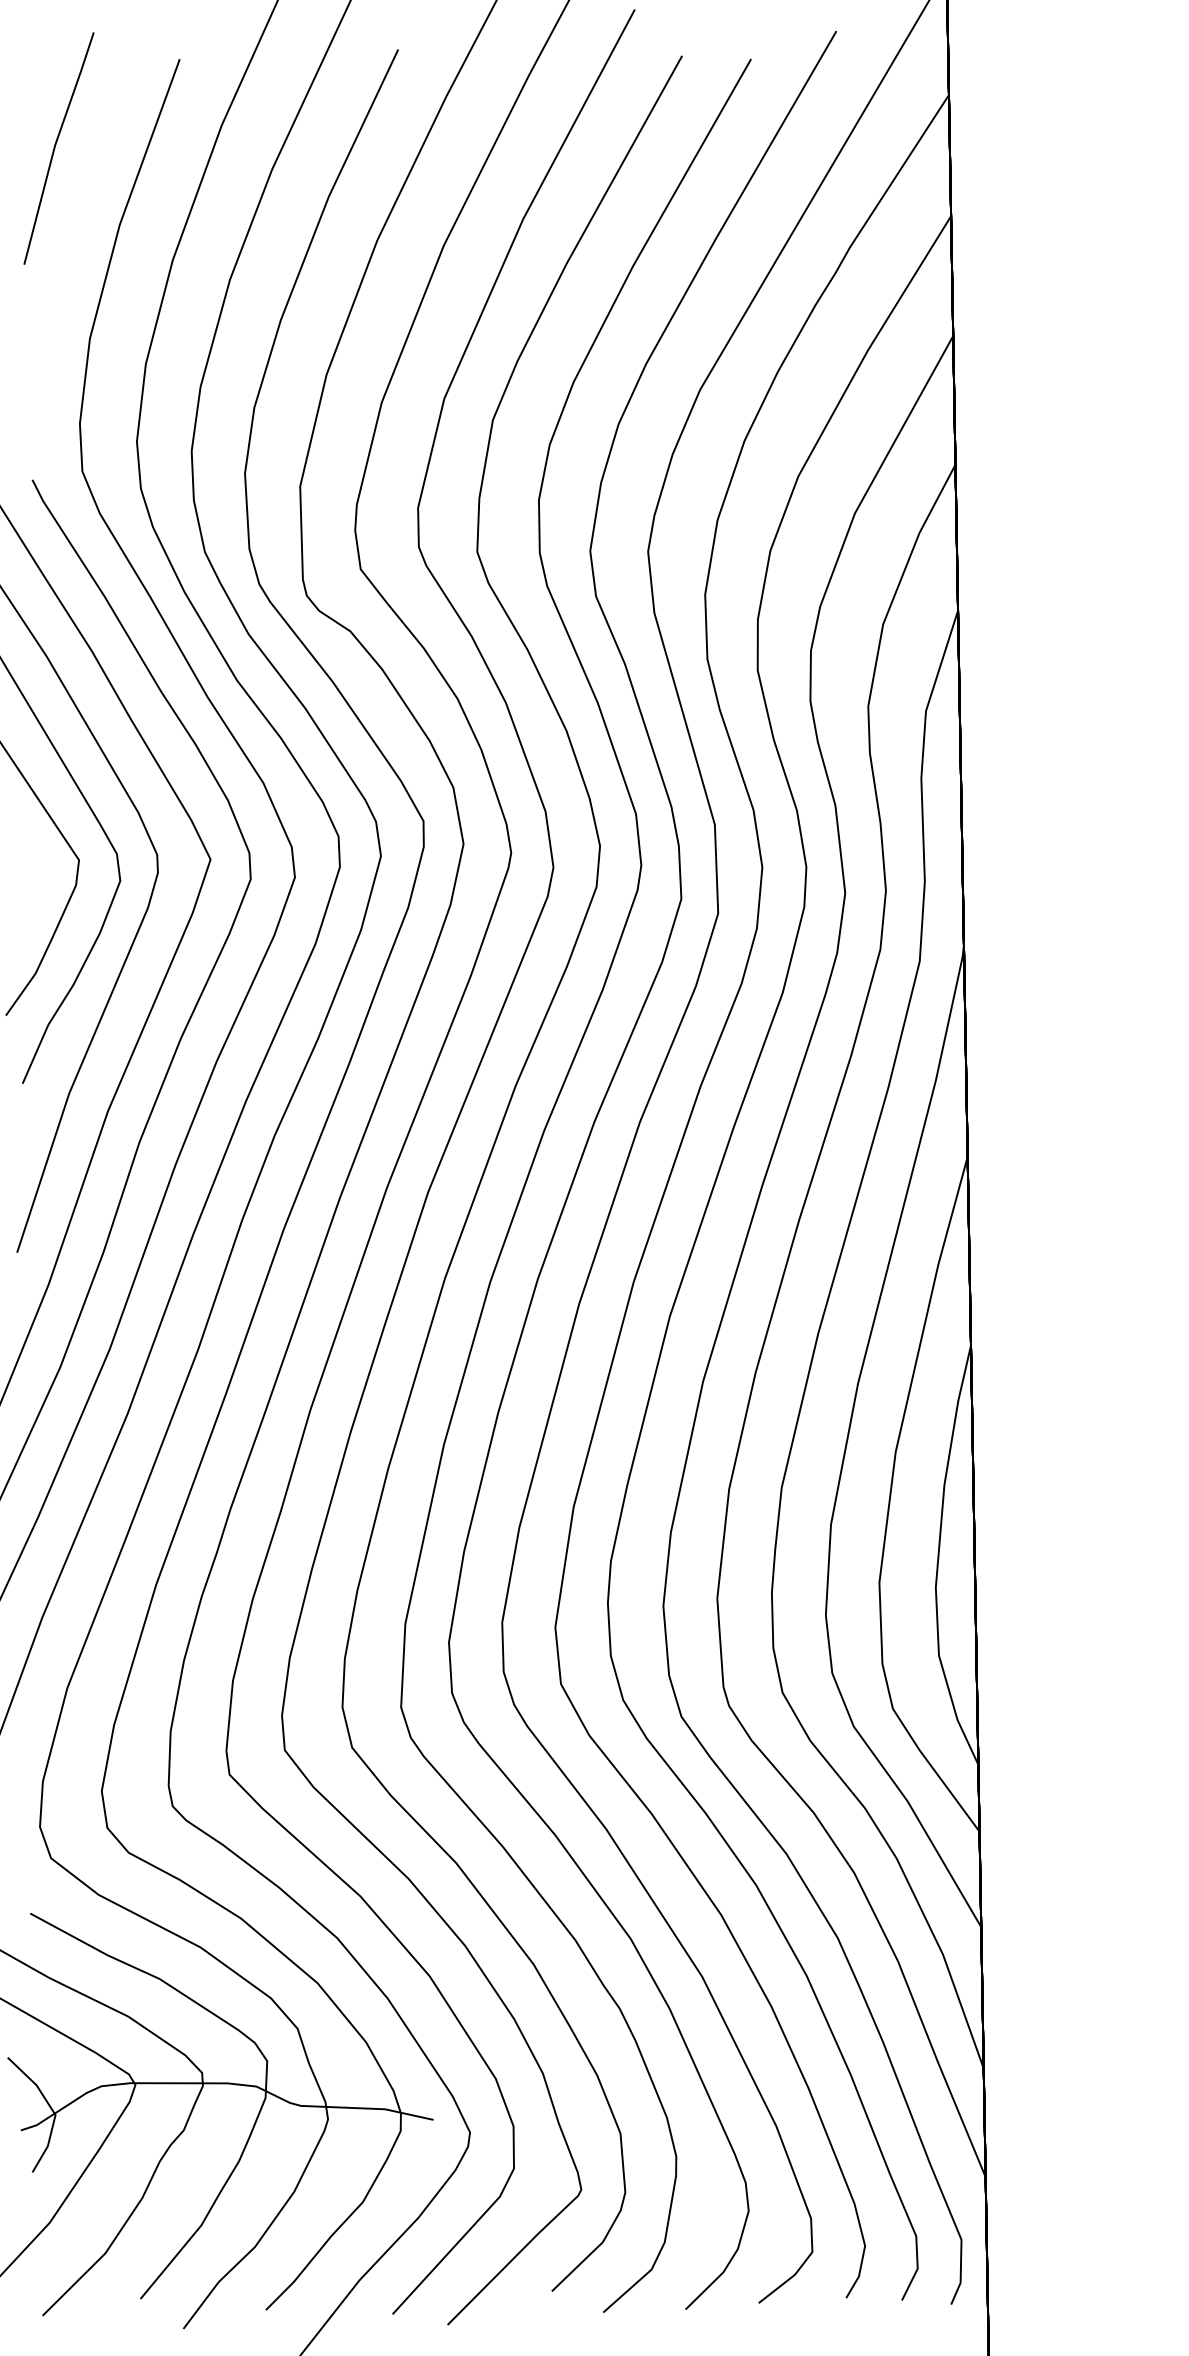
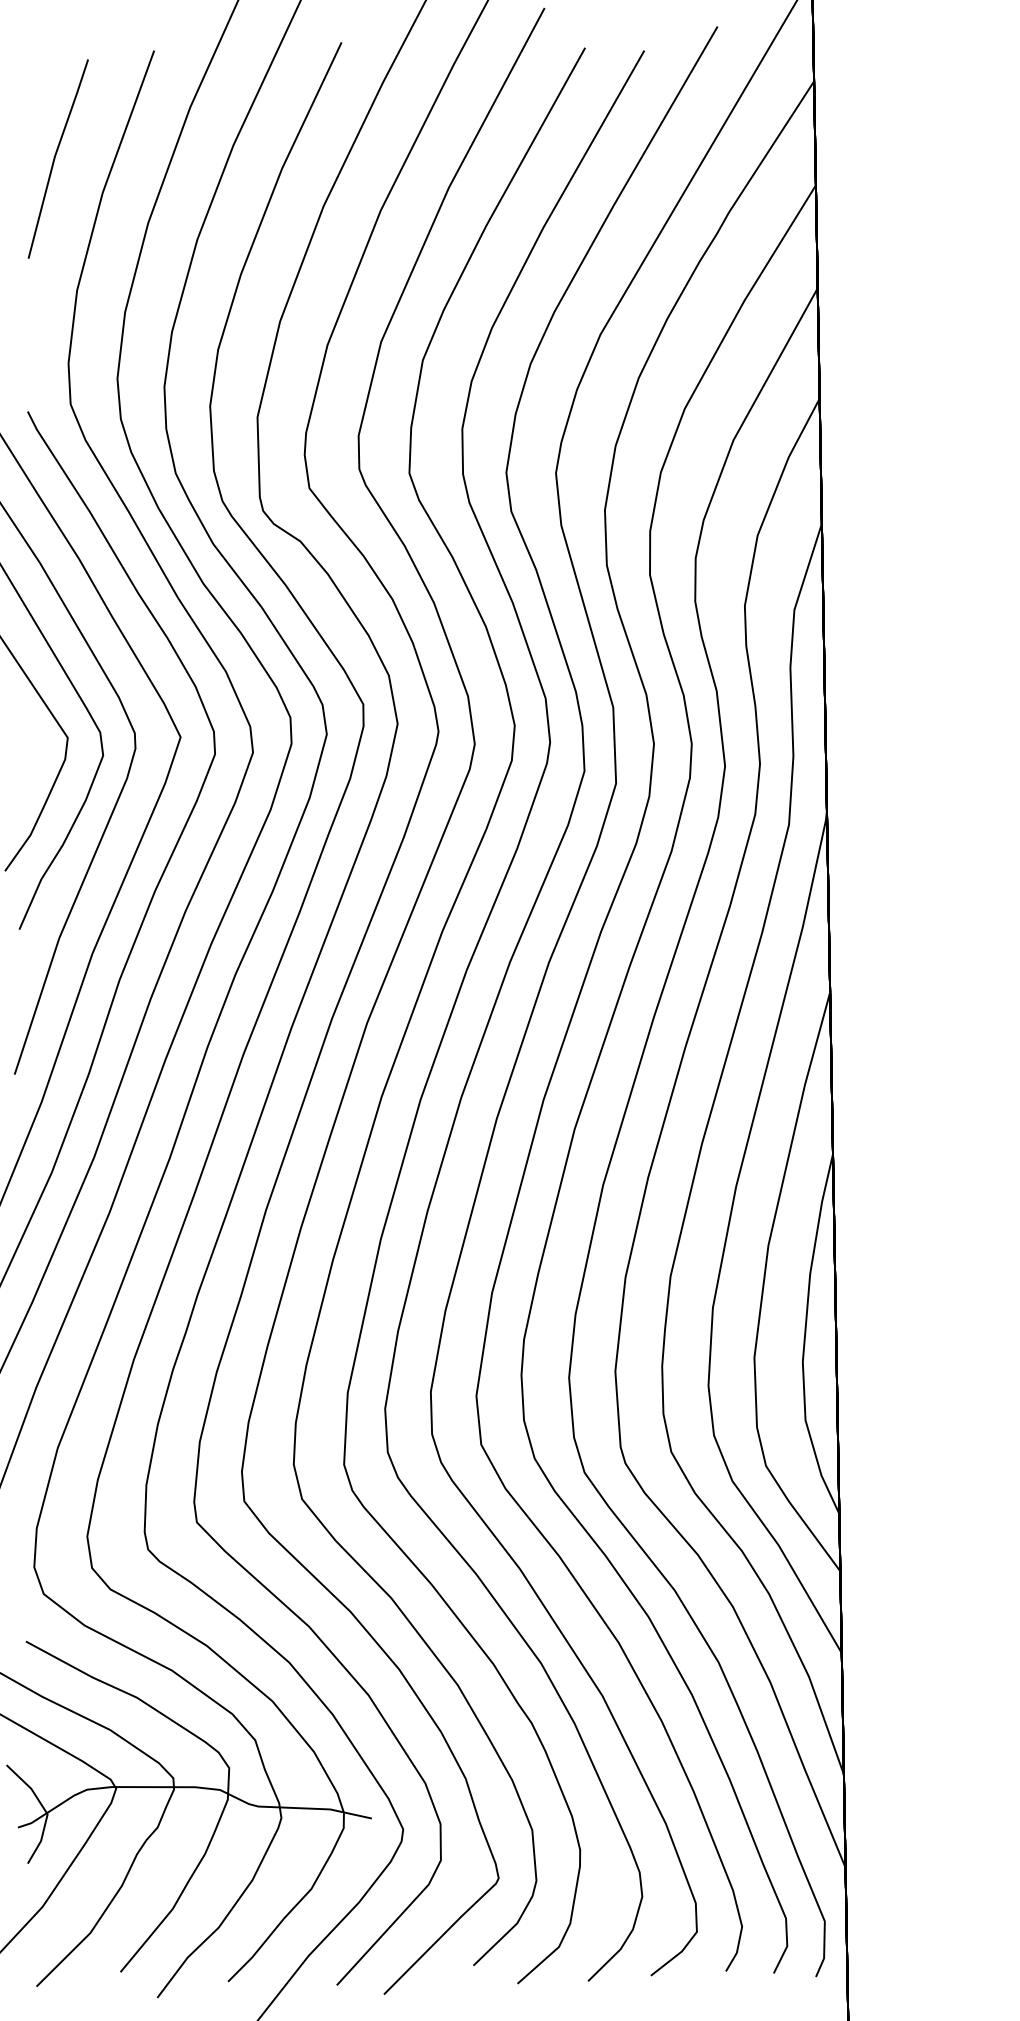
line: (55, 148) -> (55, 159), moved

